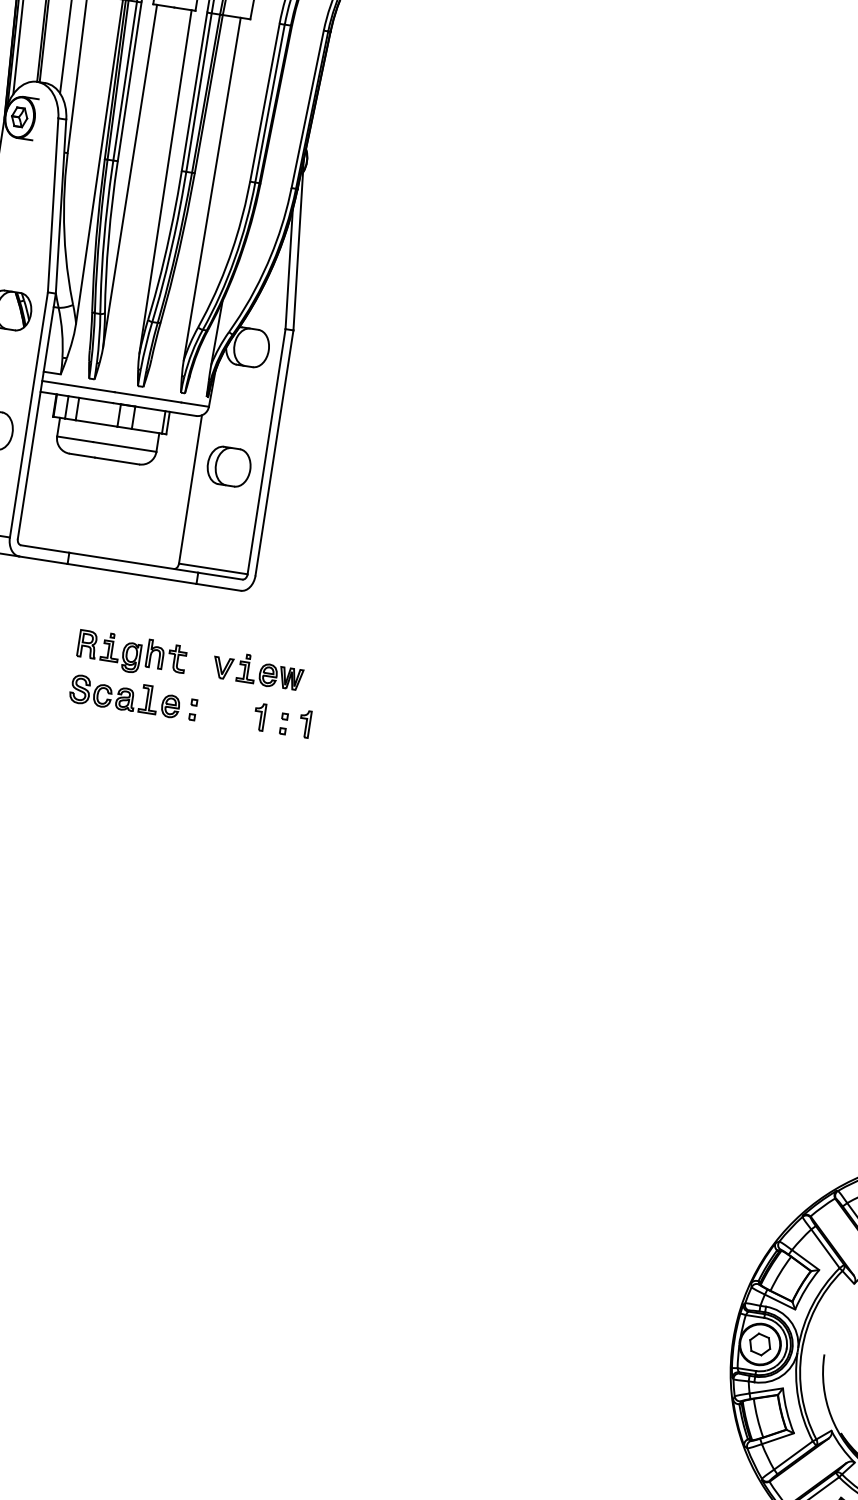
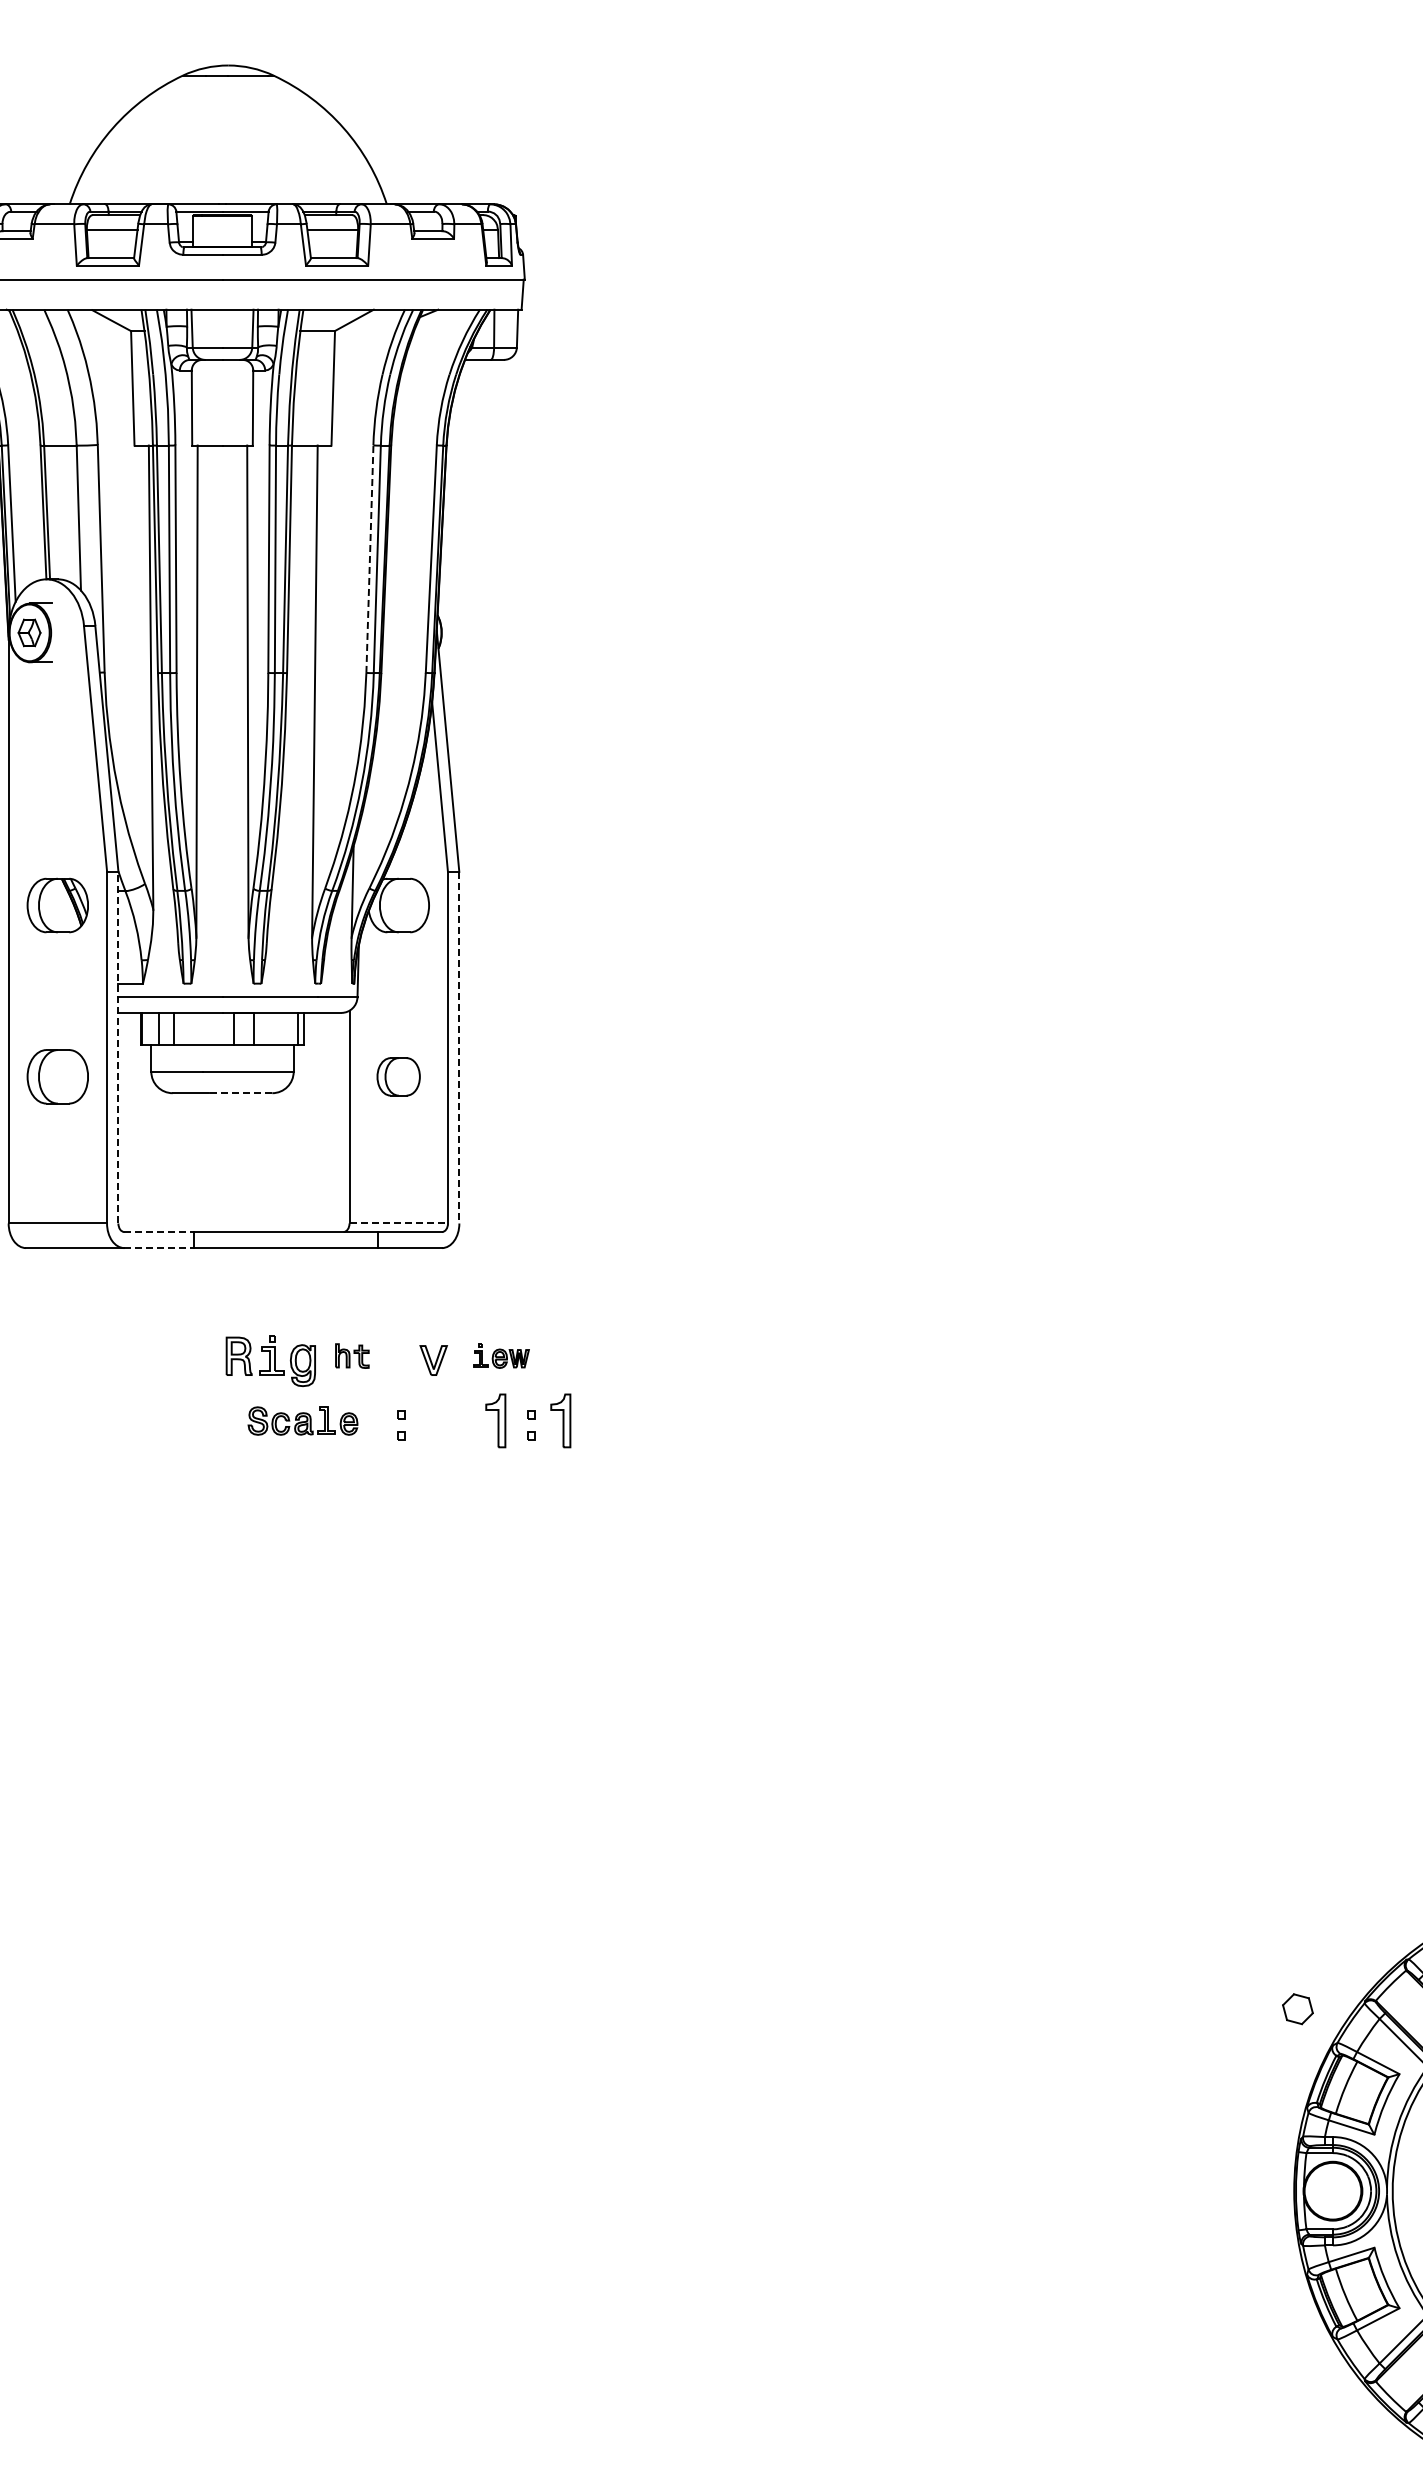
line: (264, 102) -> (369, 559), solid -> dashed
line: (36, 416) -> (118, 1047), solid -> dashed
line: (274, 452) -> (459, 1047), solid -> dashed
line: (116, 461) -> (240, 1093), solid -> dashed
part: (228, 466) -> (398, 1076), size x0.7
line: (45, 549) -> (159, 1232), solid -> dashed
line: (43, 560) -> (159, 1248), solid -> dashed
line: (213, 569) -> (399, 1223), solid -> dashed
part: (166, 656) -> (352, 1355), size x0.6
part: (270, 672) -> (501, 1355), size x0.6
part: (124, 695) -> (302, 1420), size x0.7
part: (259, 716) -> (495, 1420), size x1.4
part: (304, 723) -> (560, 1420), size x1.4
part: (759, 1344) -> (1297, 2009), moved

